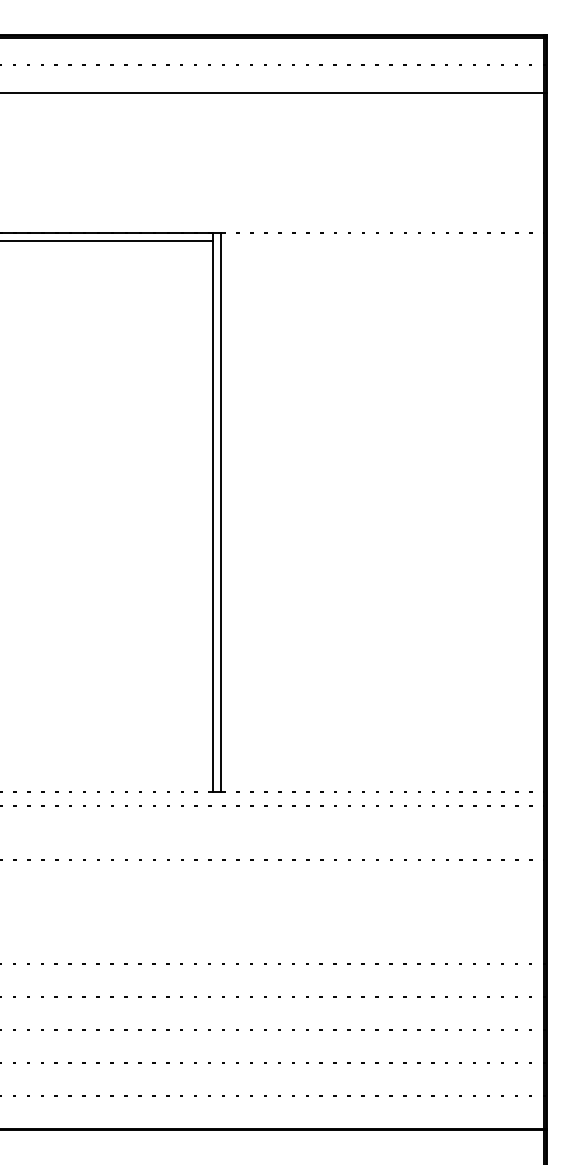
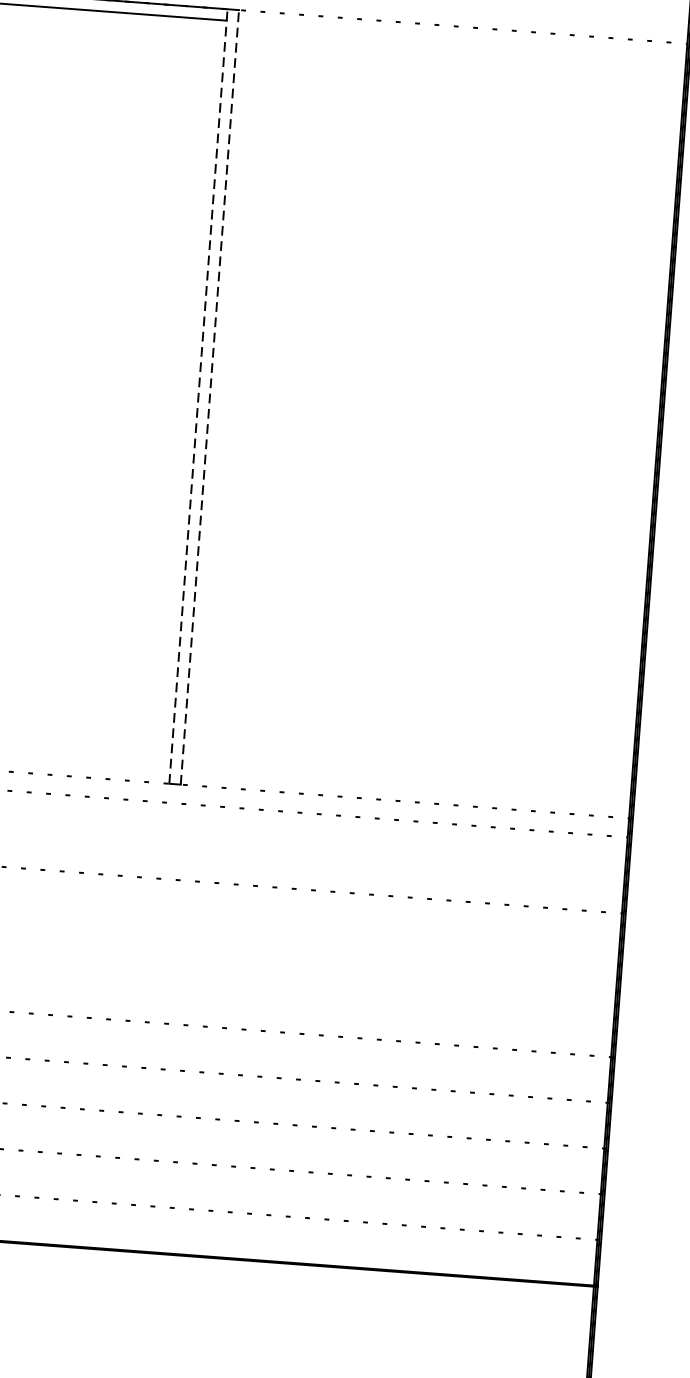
line: (212, 511) -> (198, 395), solid -> dashed
line: (220, 511) -> (209, 395), solid -> dashed

